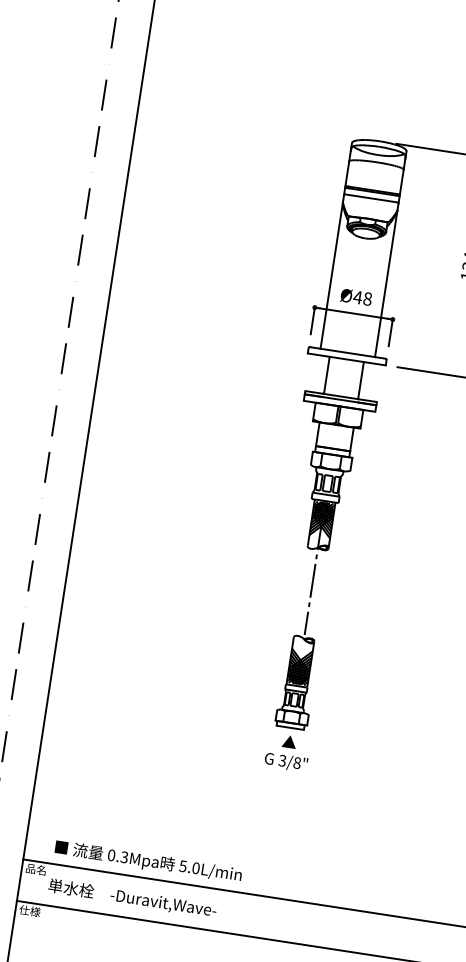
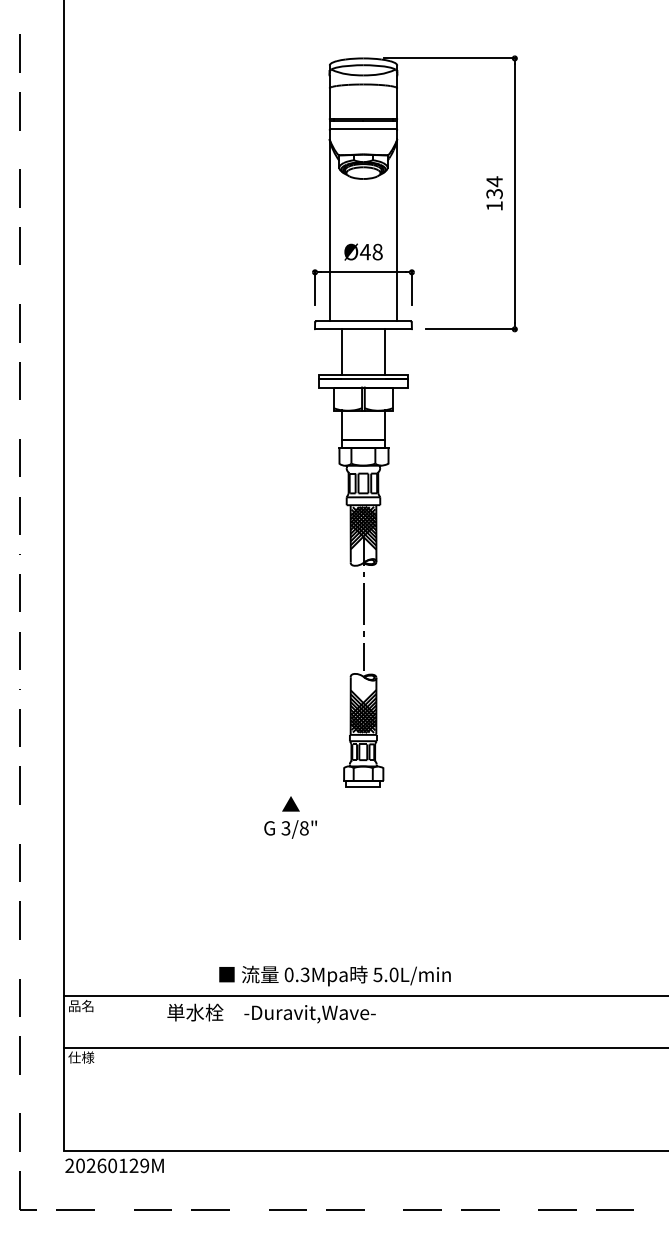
text: (287, 752) -> (290, 817), moved
text: (148, 861) -> (334, 975), moved
text: (132, 898) -> (271, 1013), moved

